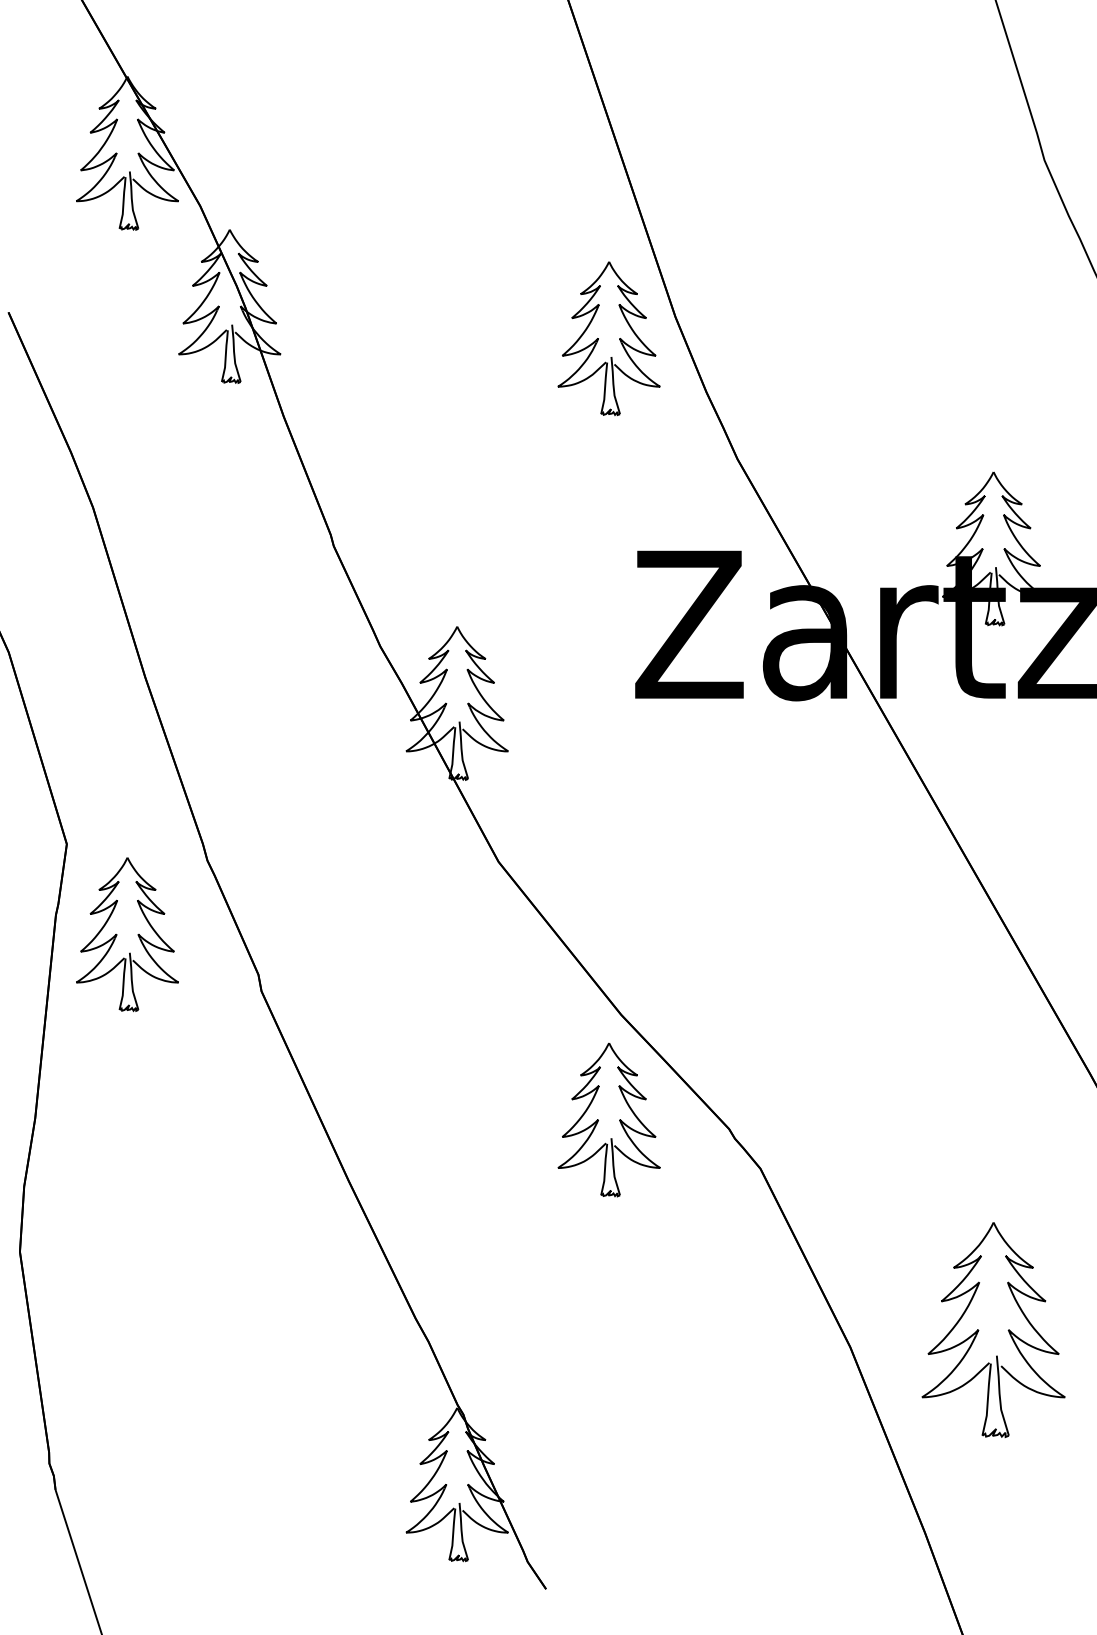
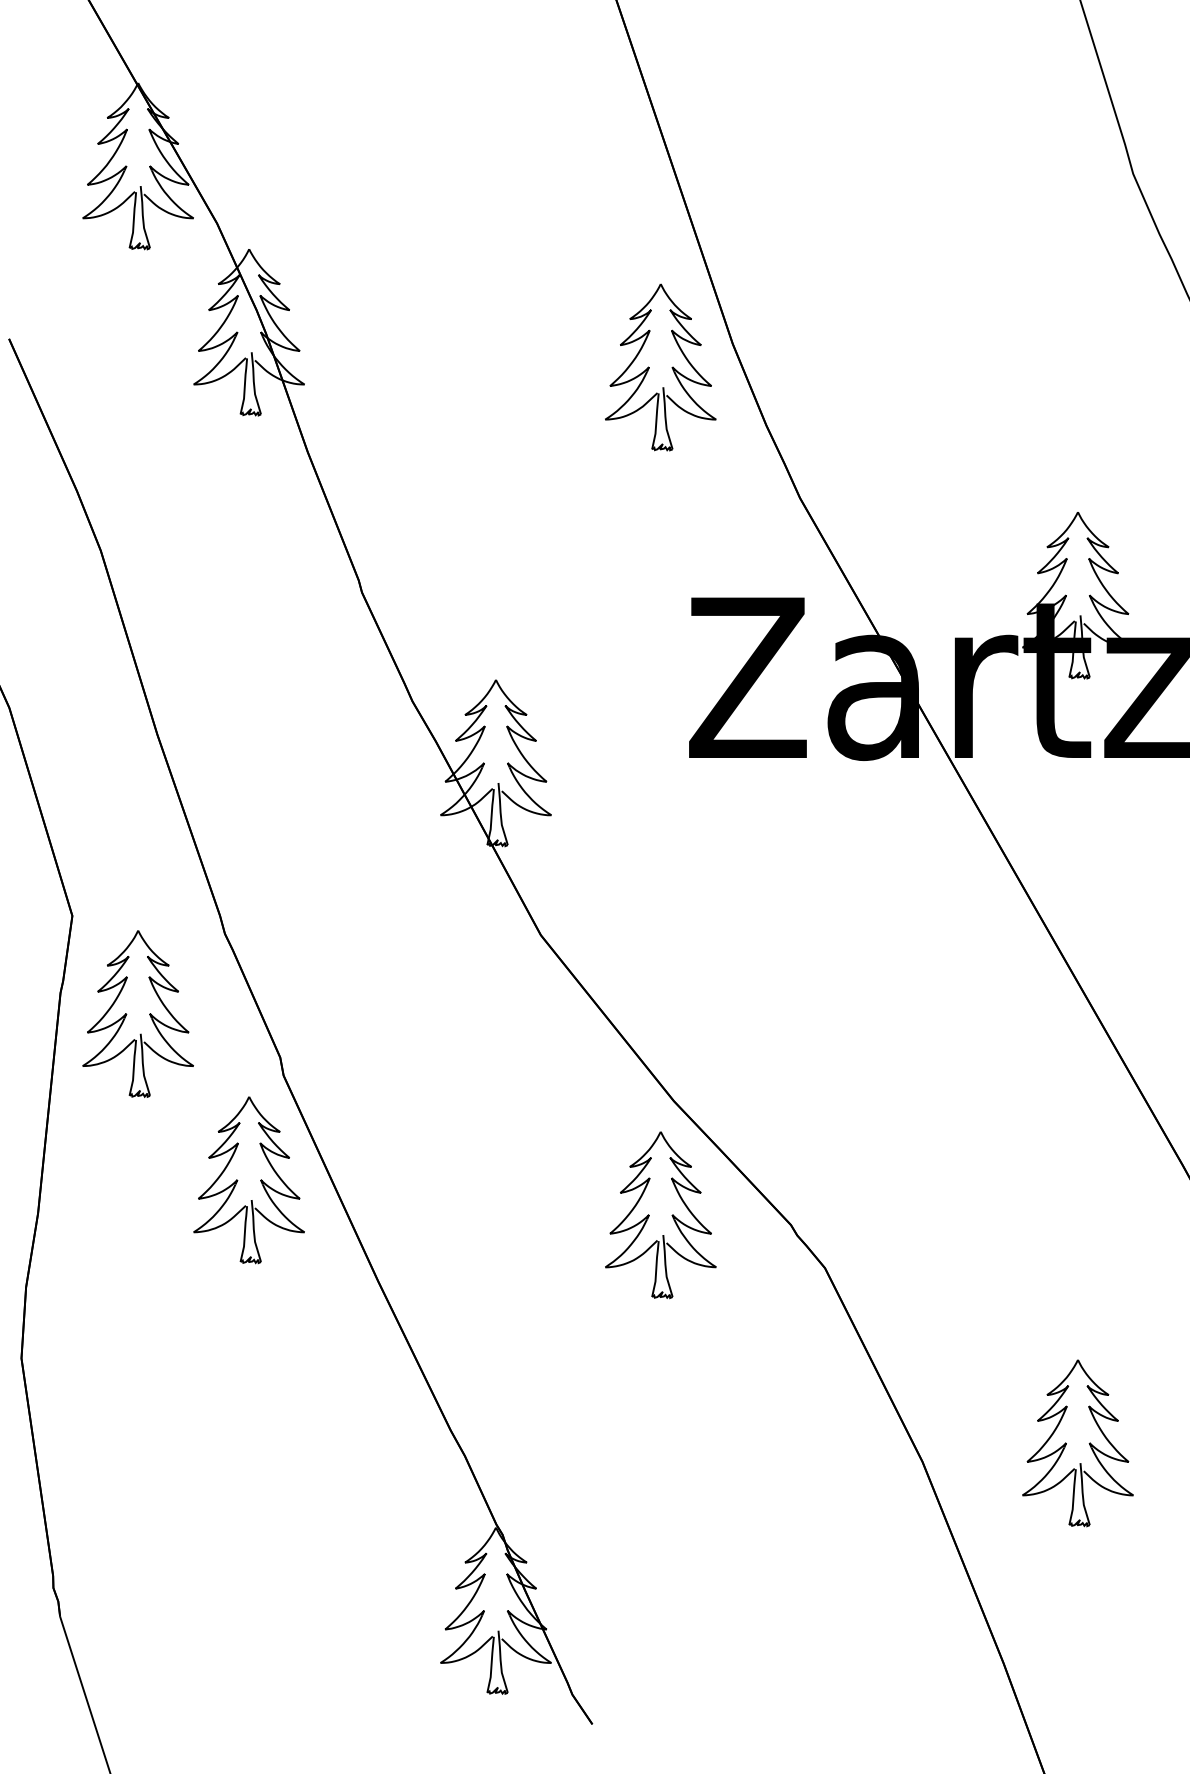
part: (229, 1087) -> (248, 1180), added
part: (993, 1330) -> (1077, 1443), size x0.71

